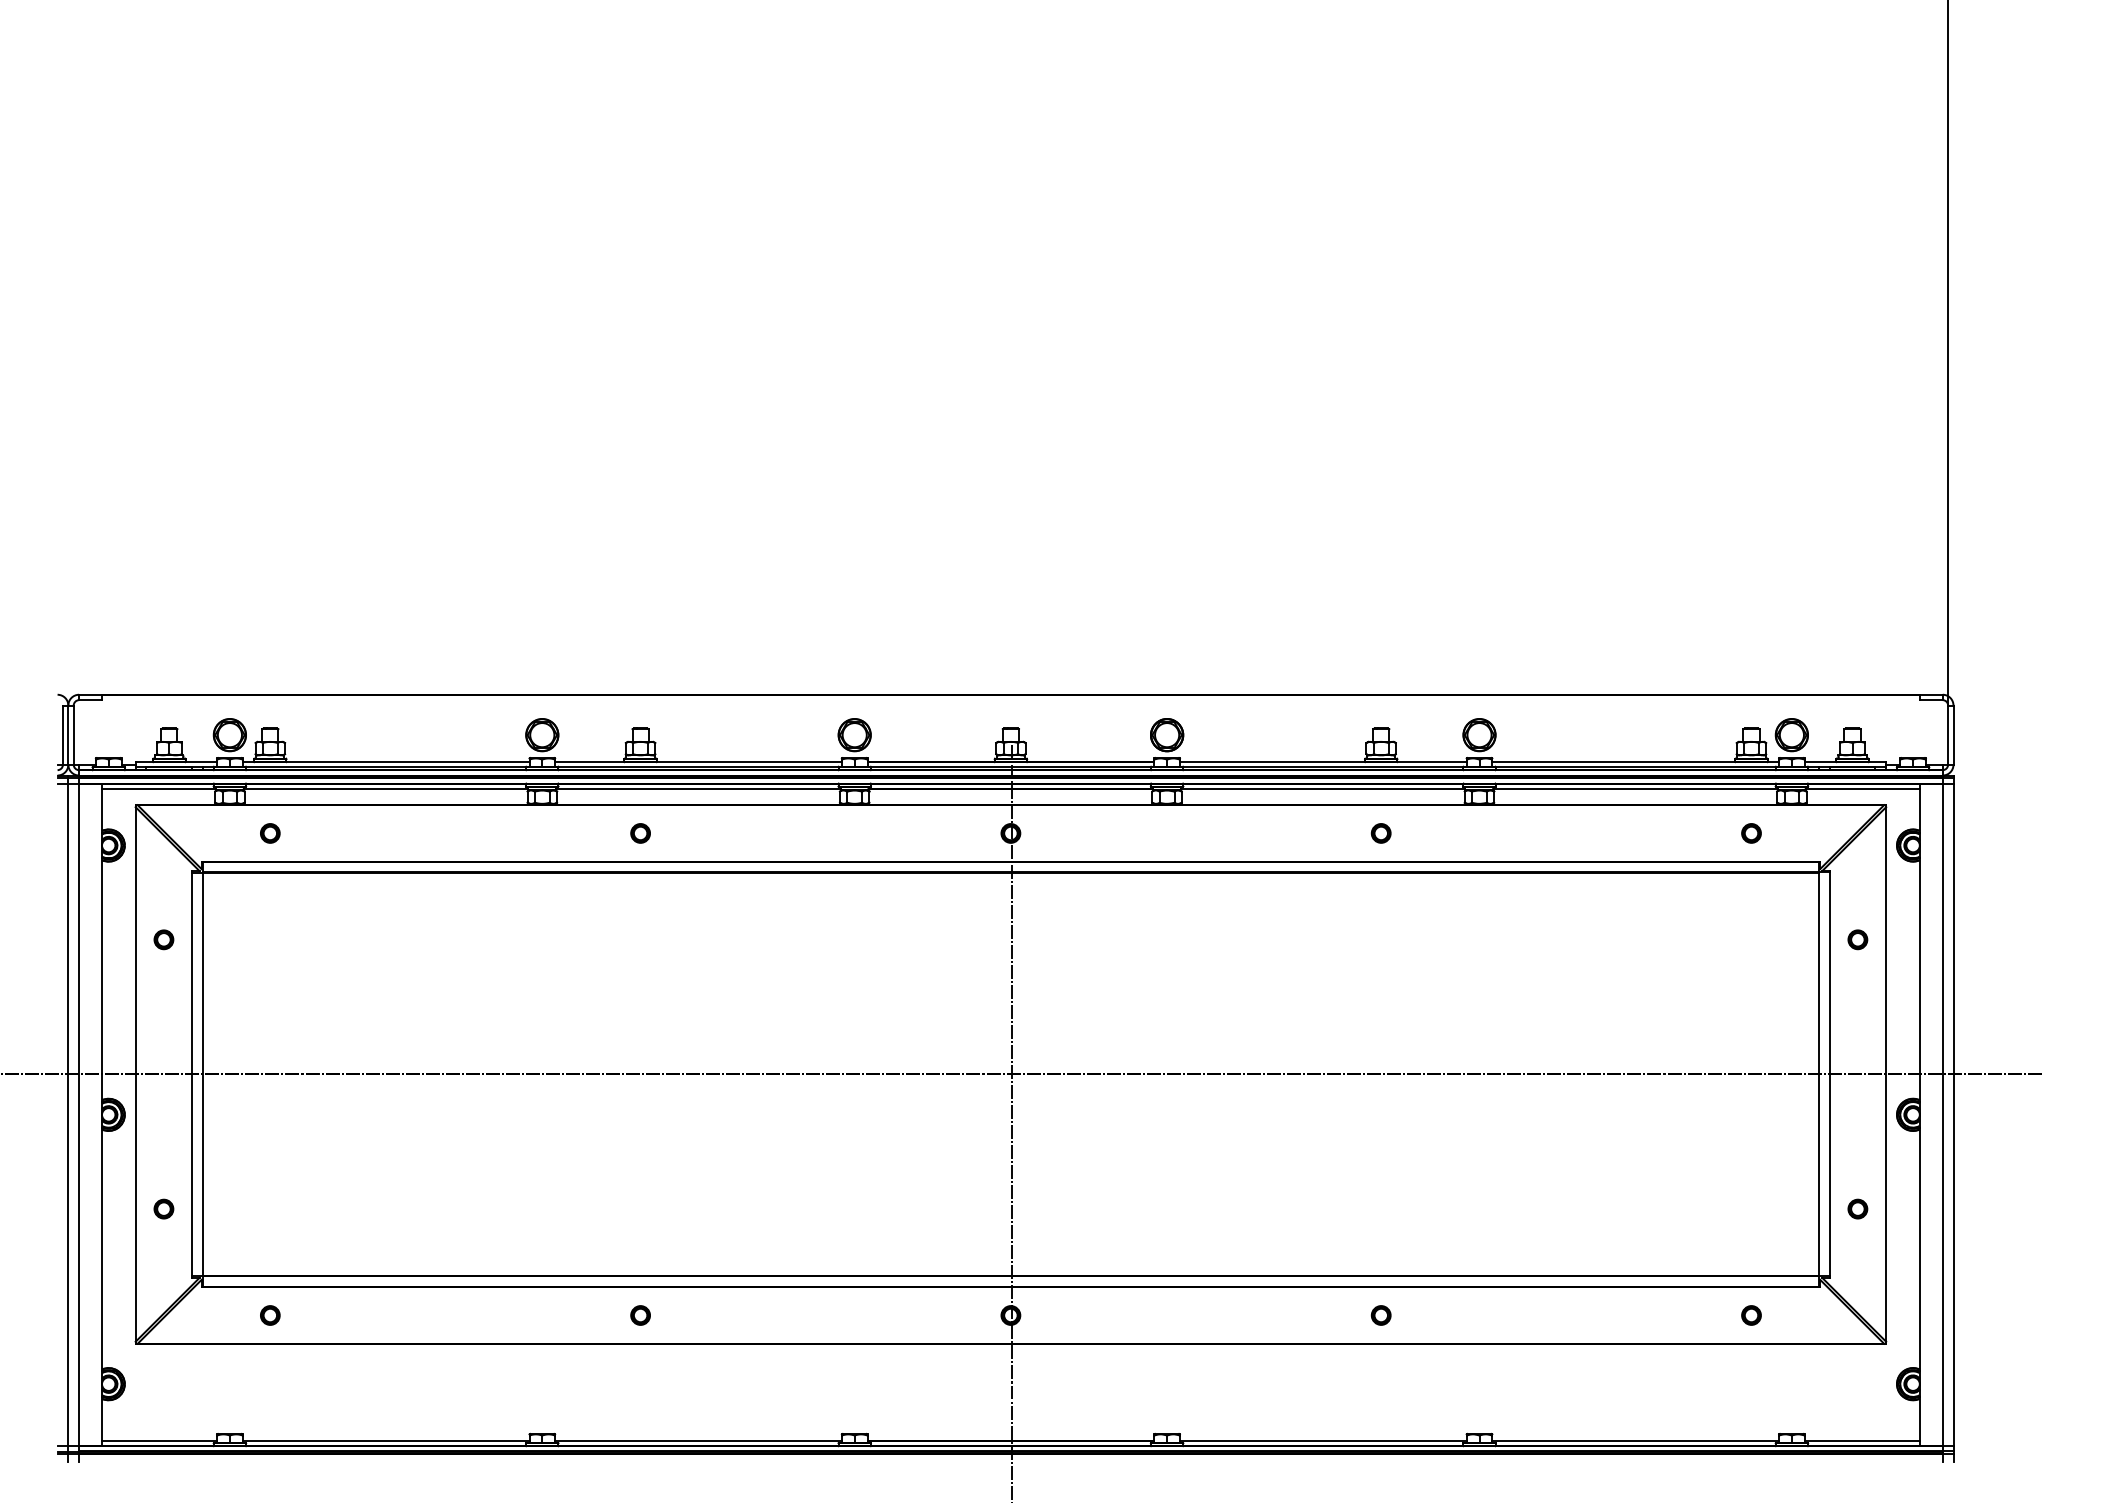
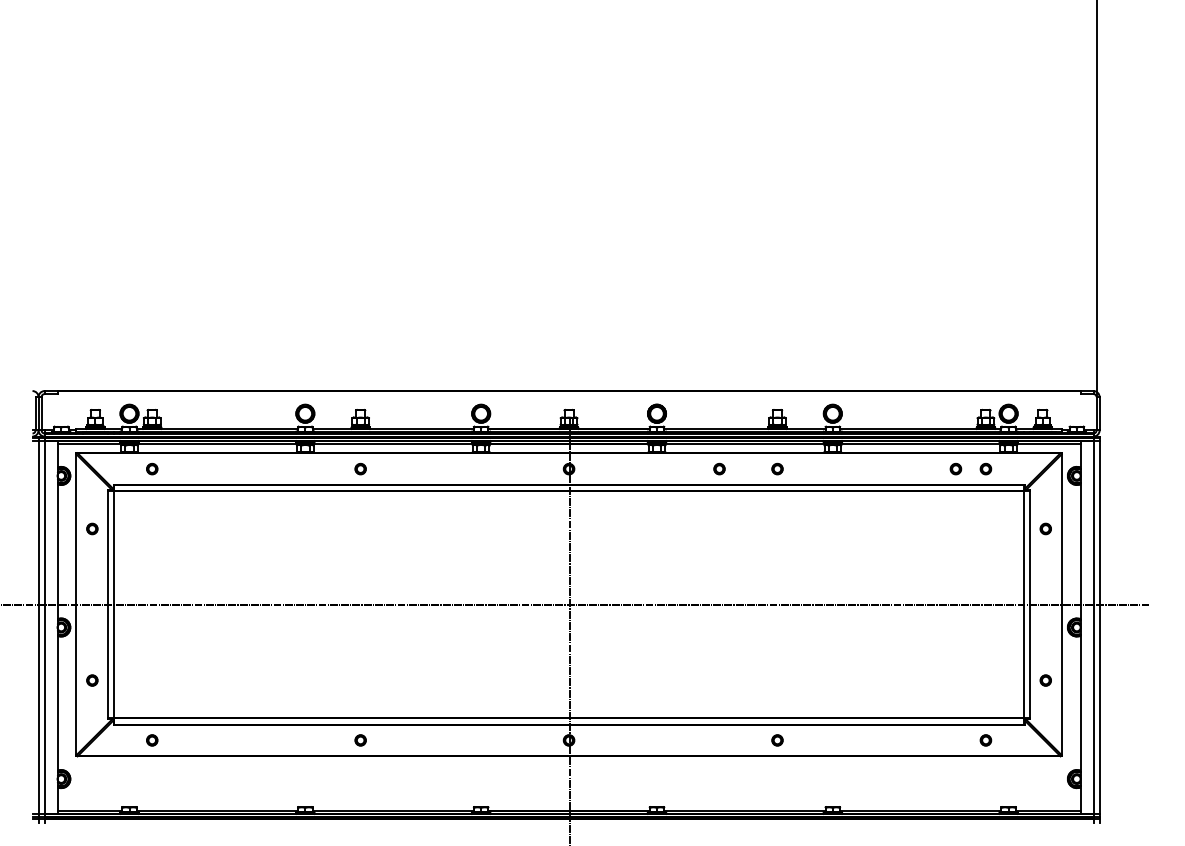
part: (1278, 832) -> (719, 468), added
part: (1697, 832) -> (955, 468), added

